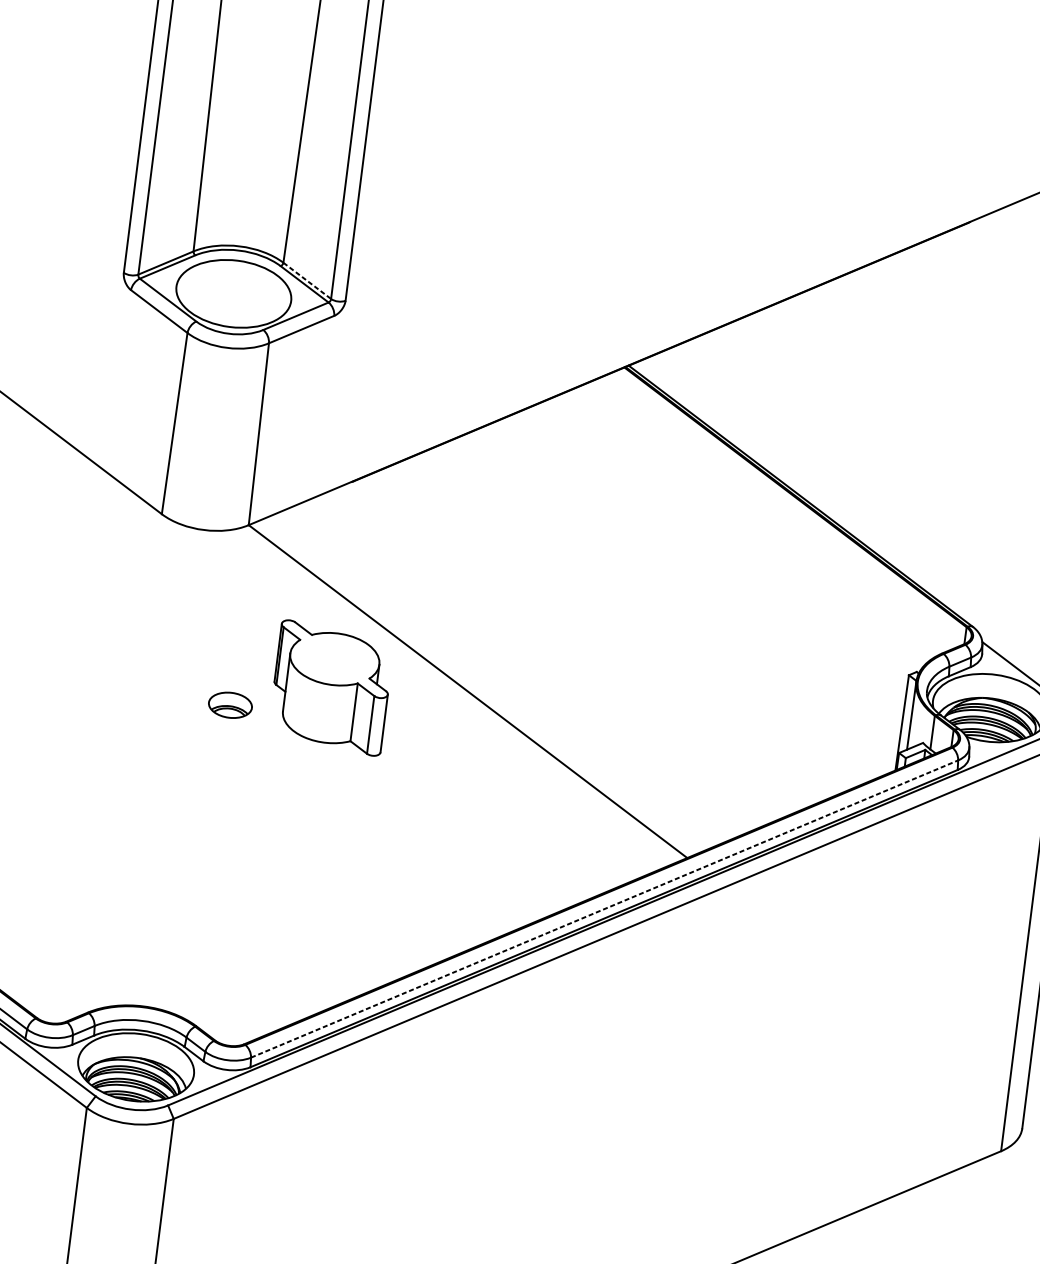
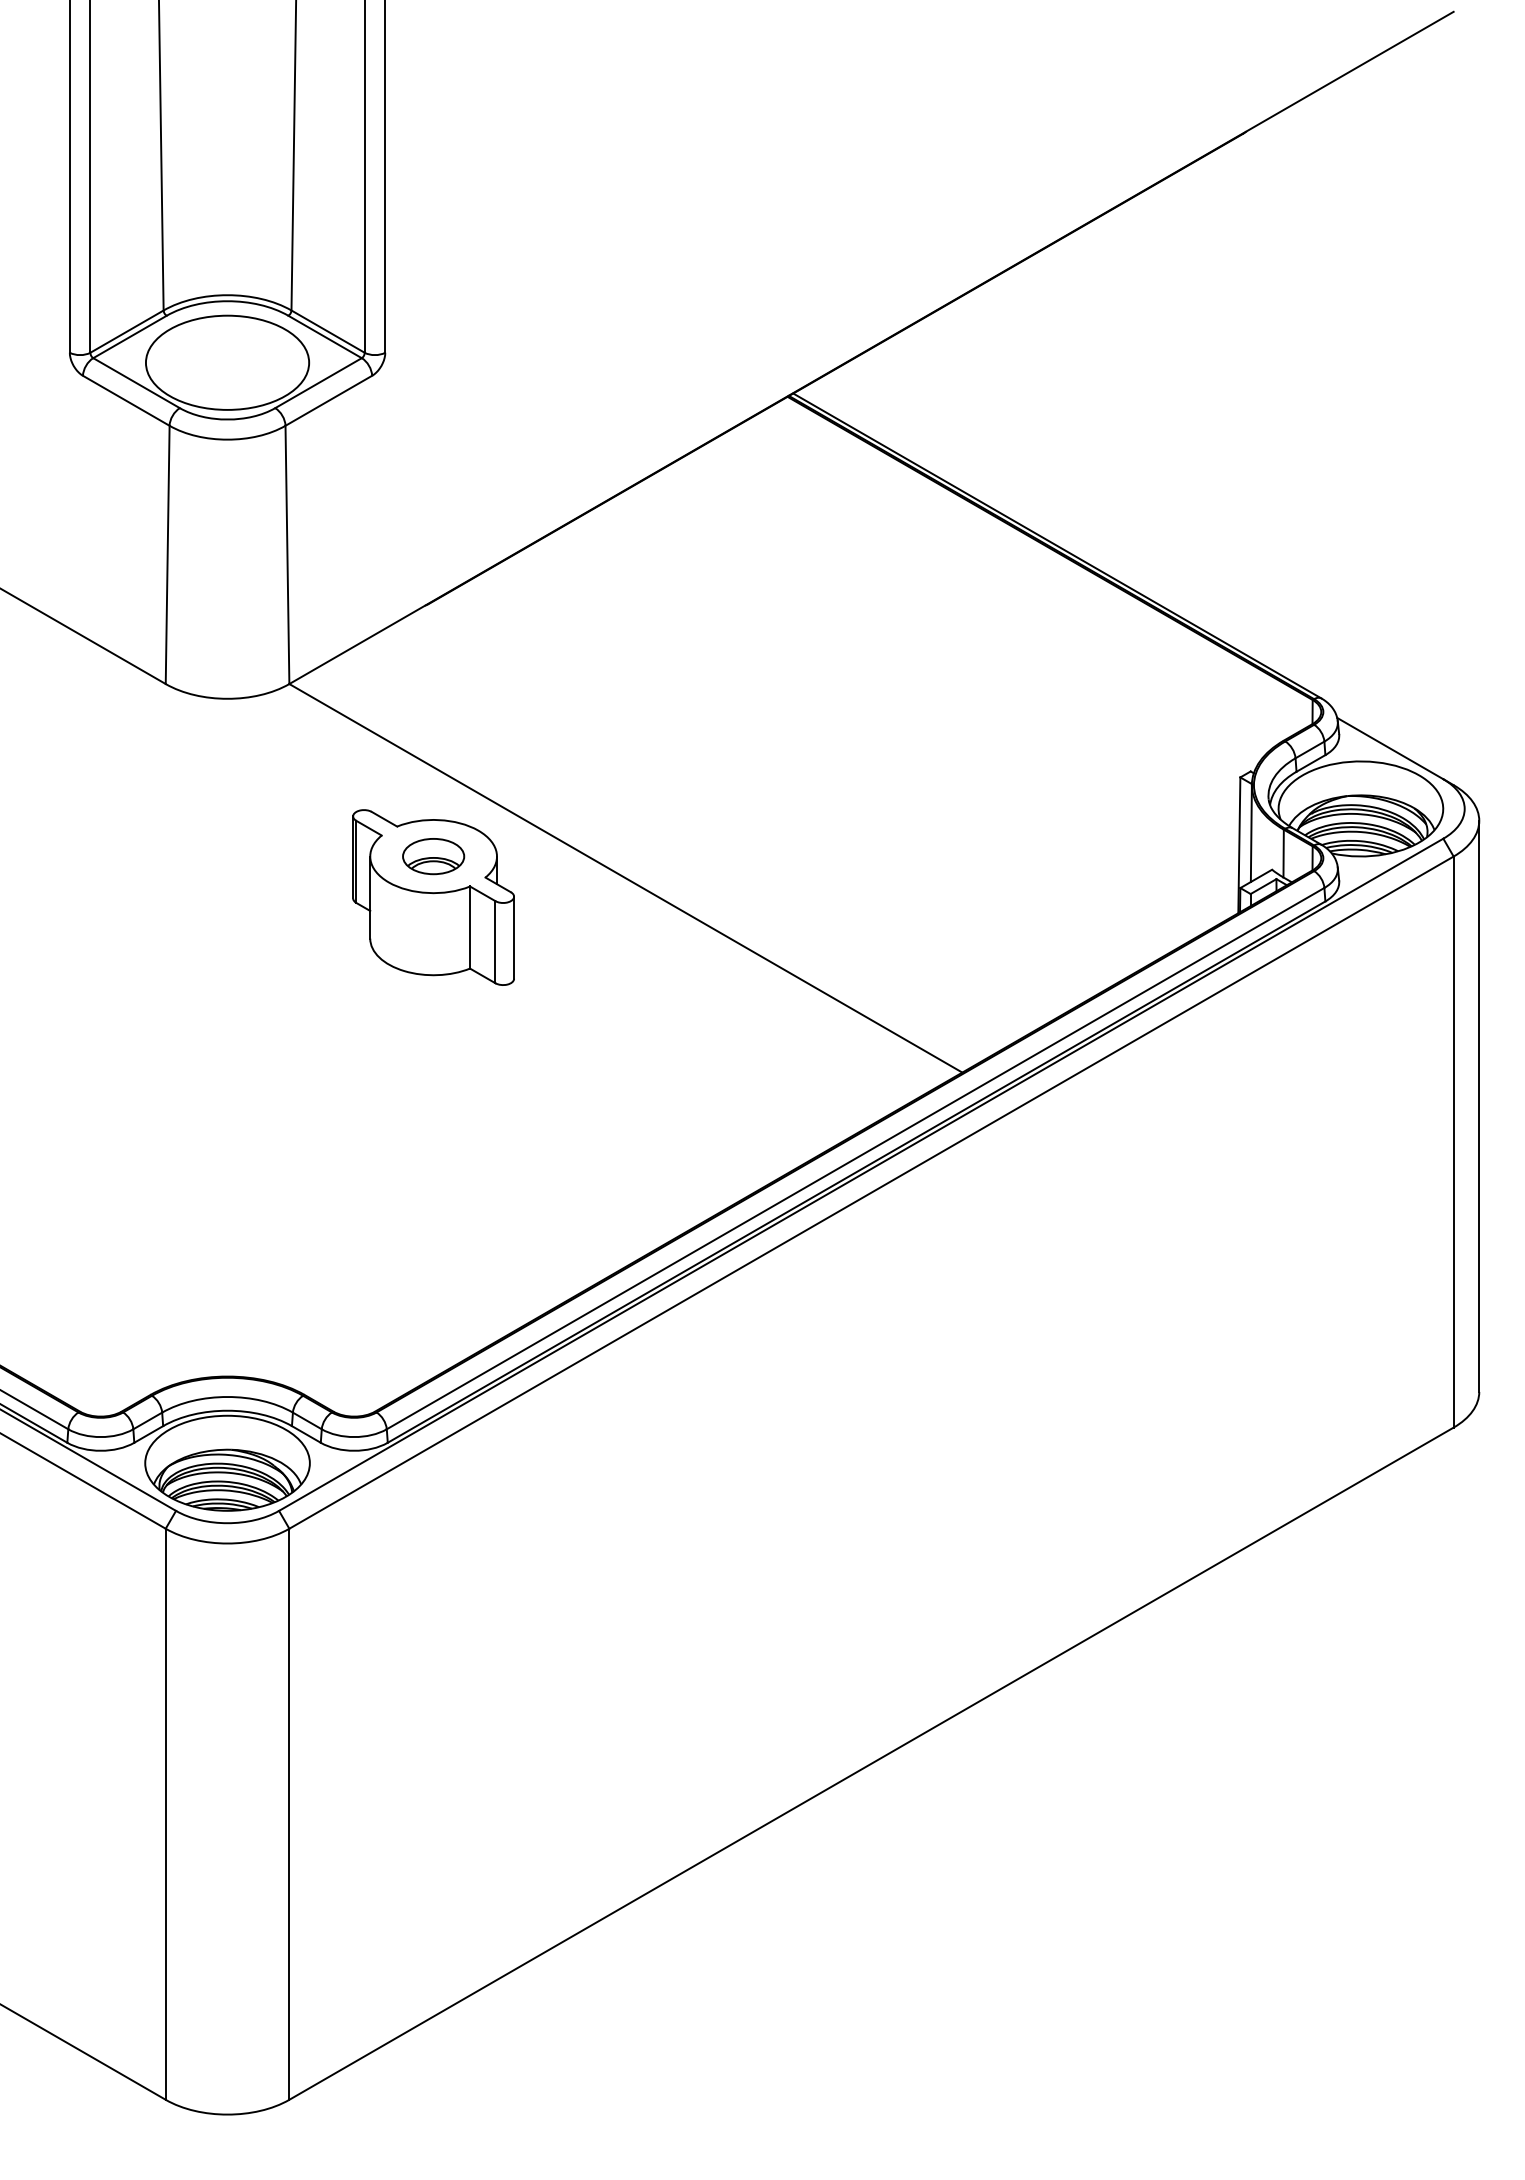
line: (307, 280) -> (328, 331), dashed -> solid
part: (230, 705) -> (433, 856), moved
line: (605, 909) -> (856, 1158), dashed -> solid

